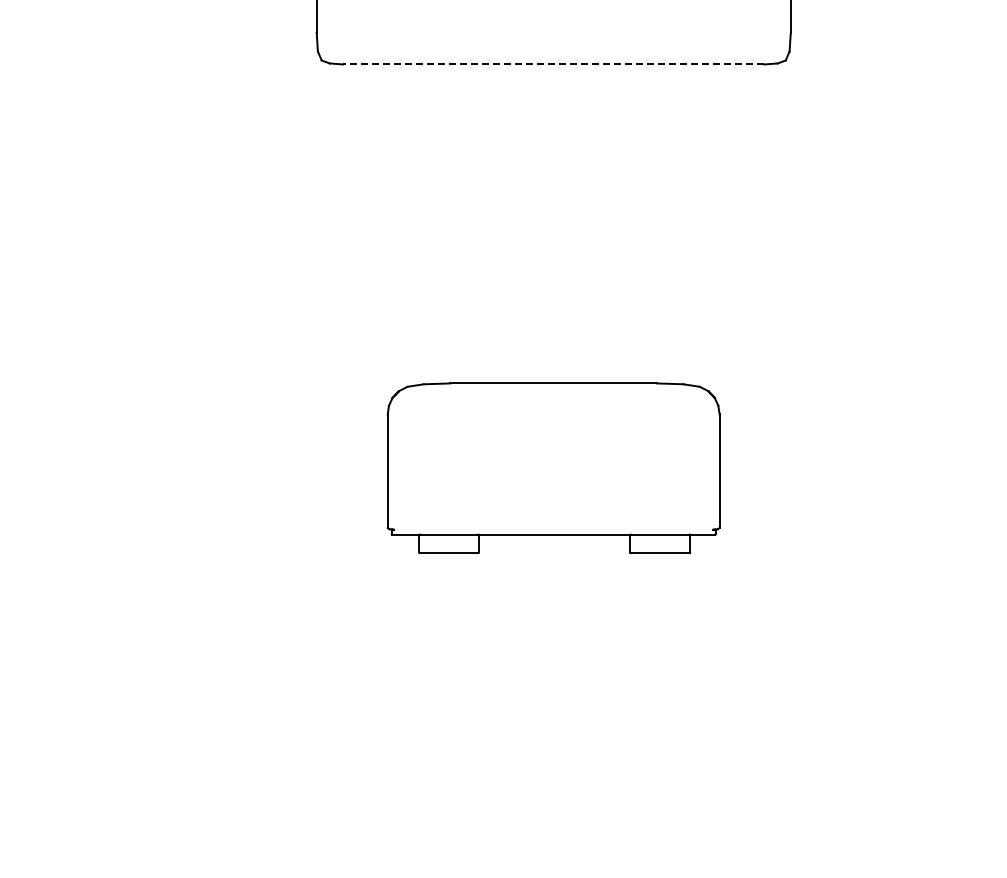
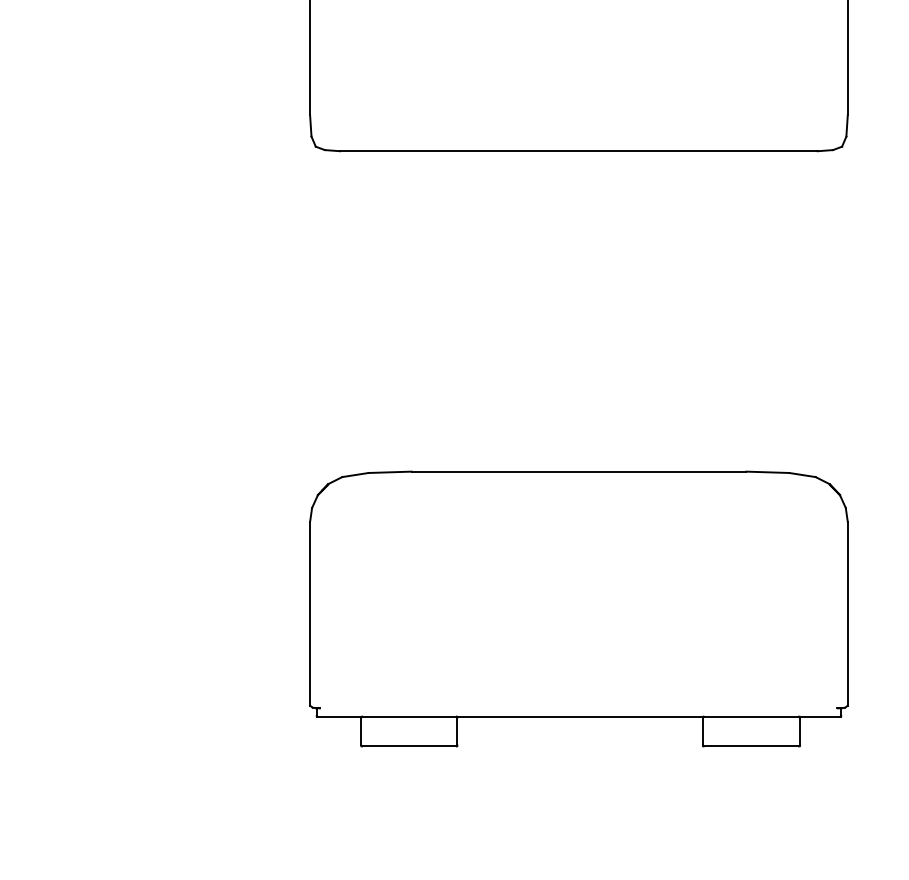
line: (553, 64) -> (578, 151), dashed -> solid
part: (553, 468) -> (578, 609), size x1.43

